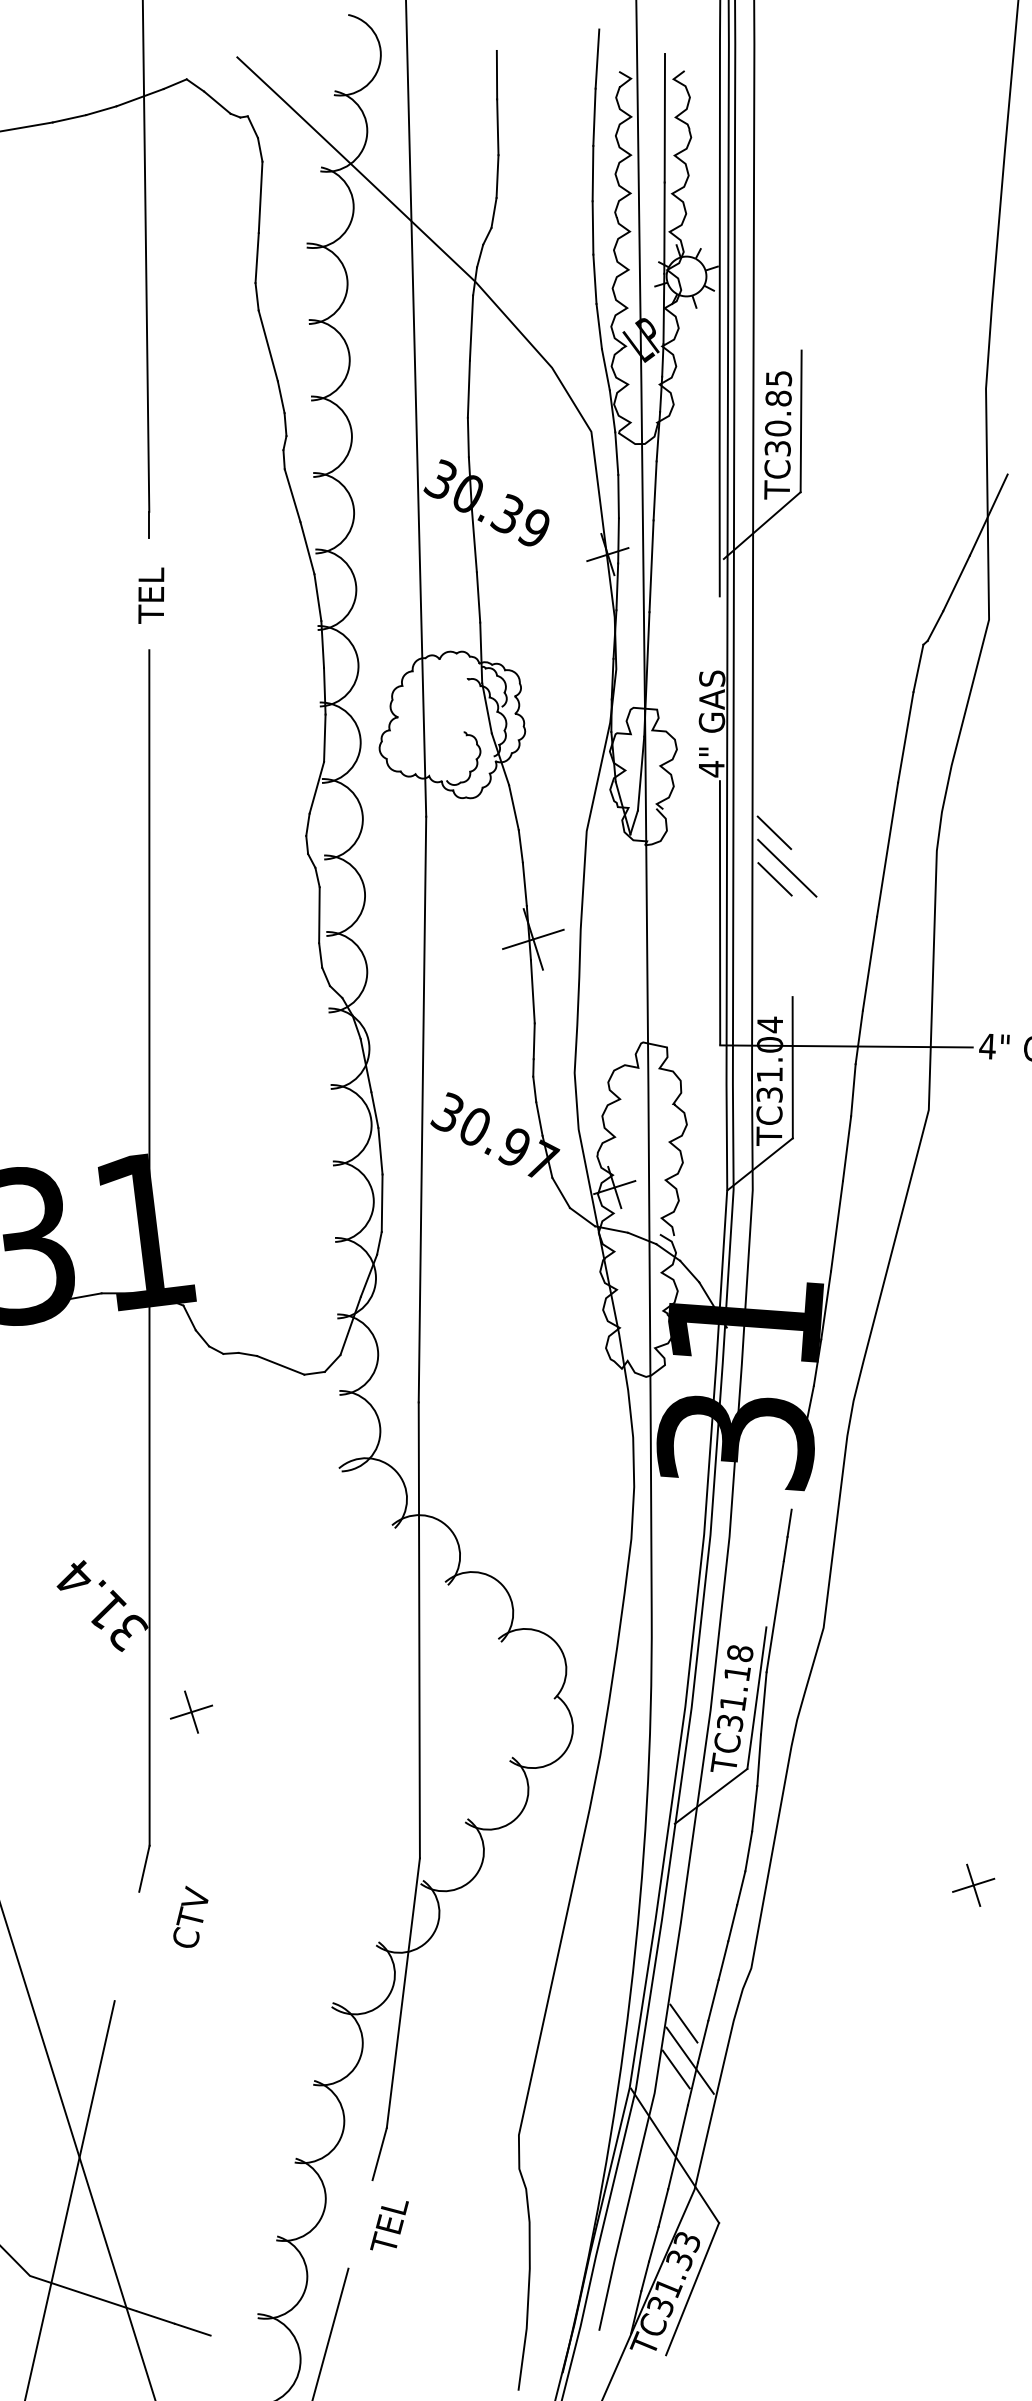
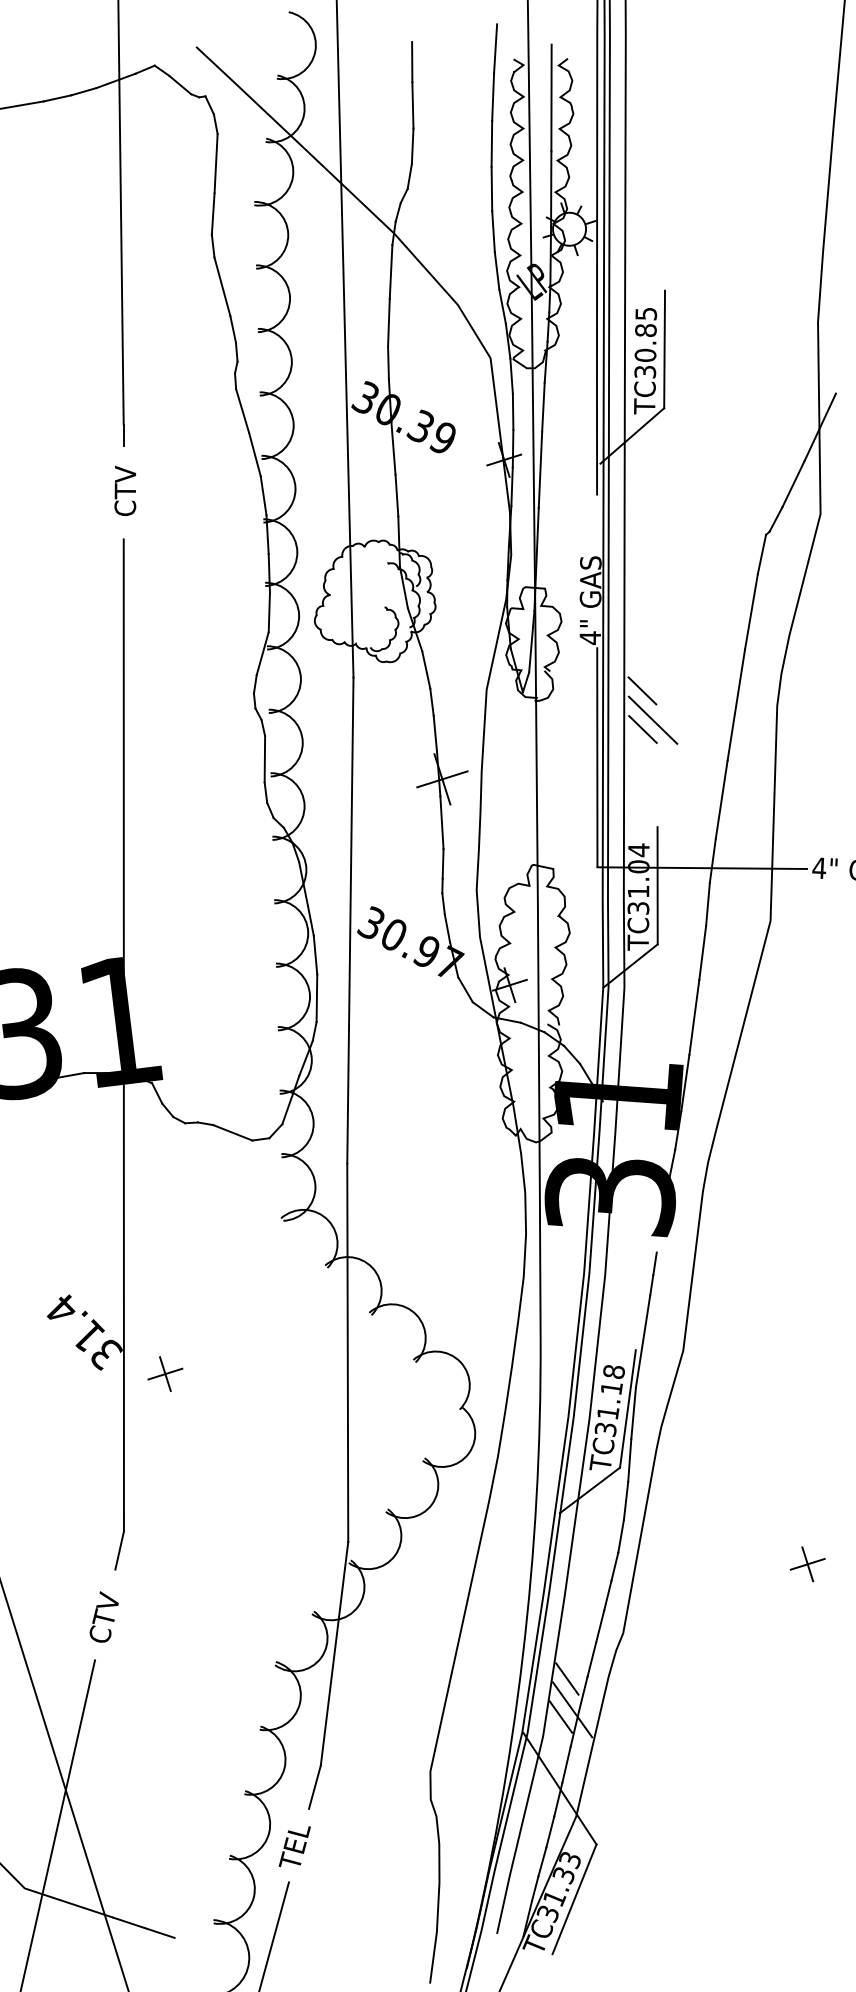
text: (151, 592) -> (125, 491), TEL -> CTV
part: (191, 1711) -> (165, 1373), moved
text: (190, 1916) -> (103, 1616), moved
text: (389, 2225) -> (294, 1846), moved

